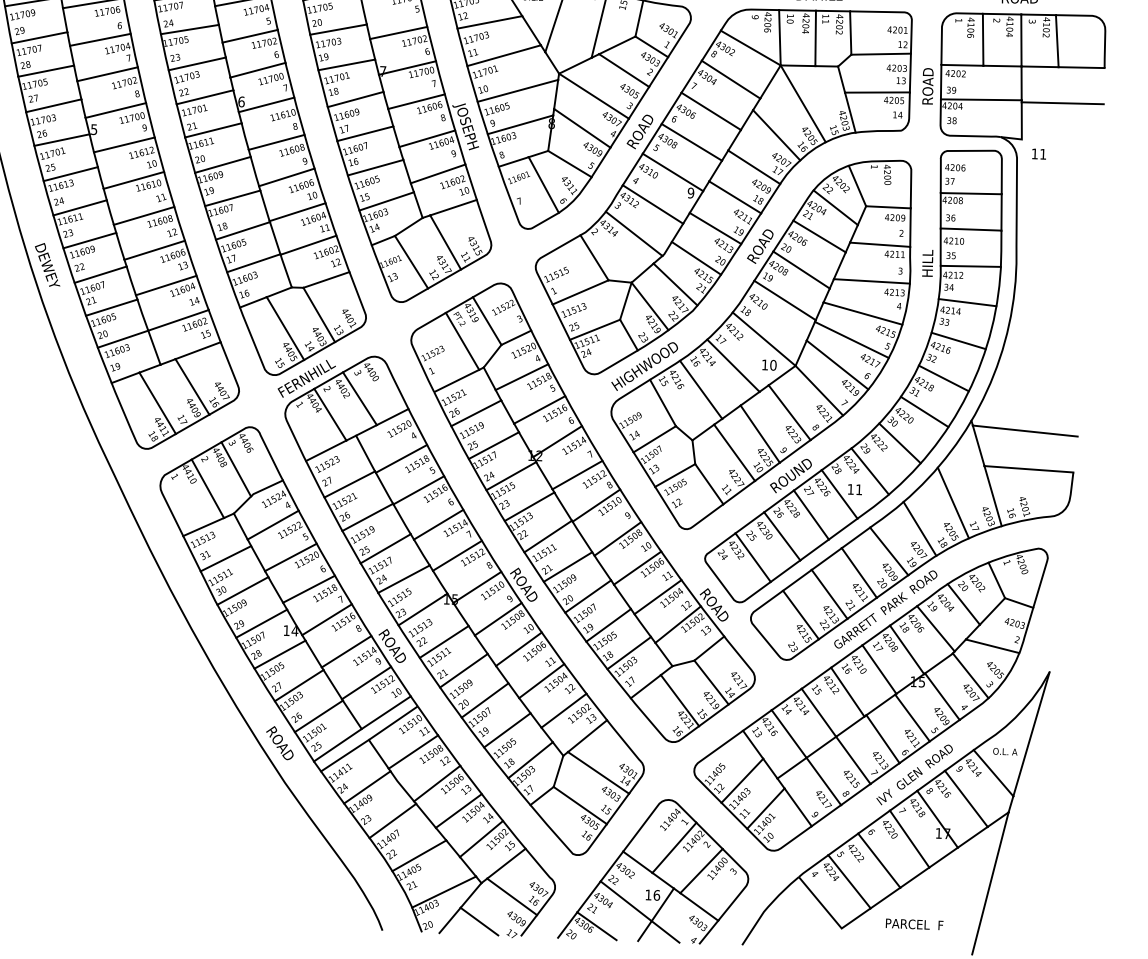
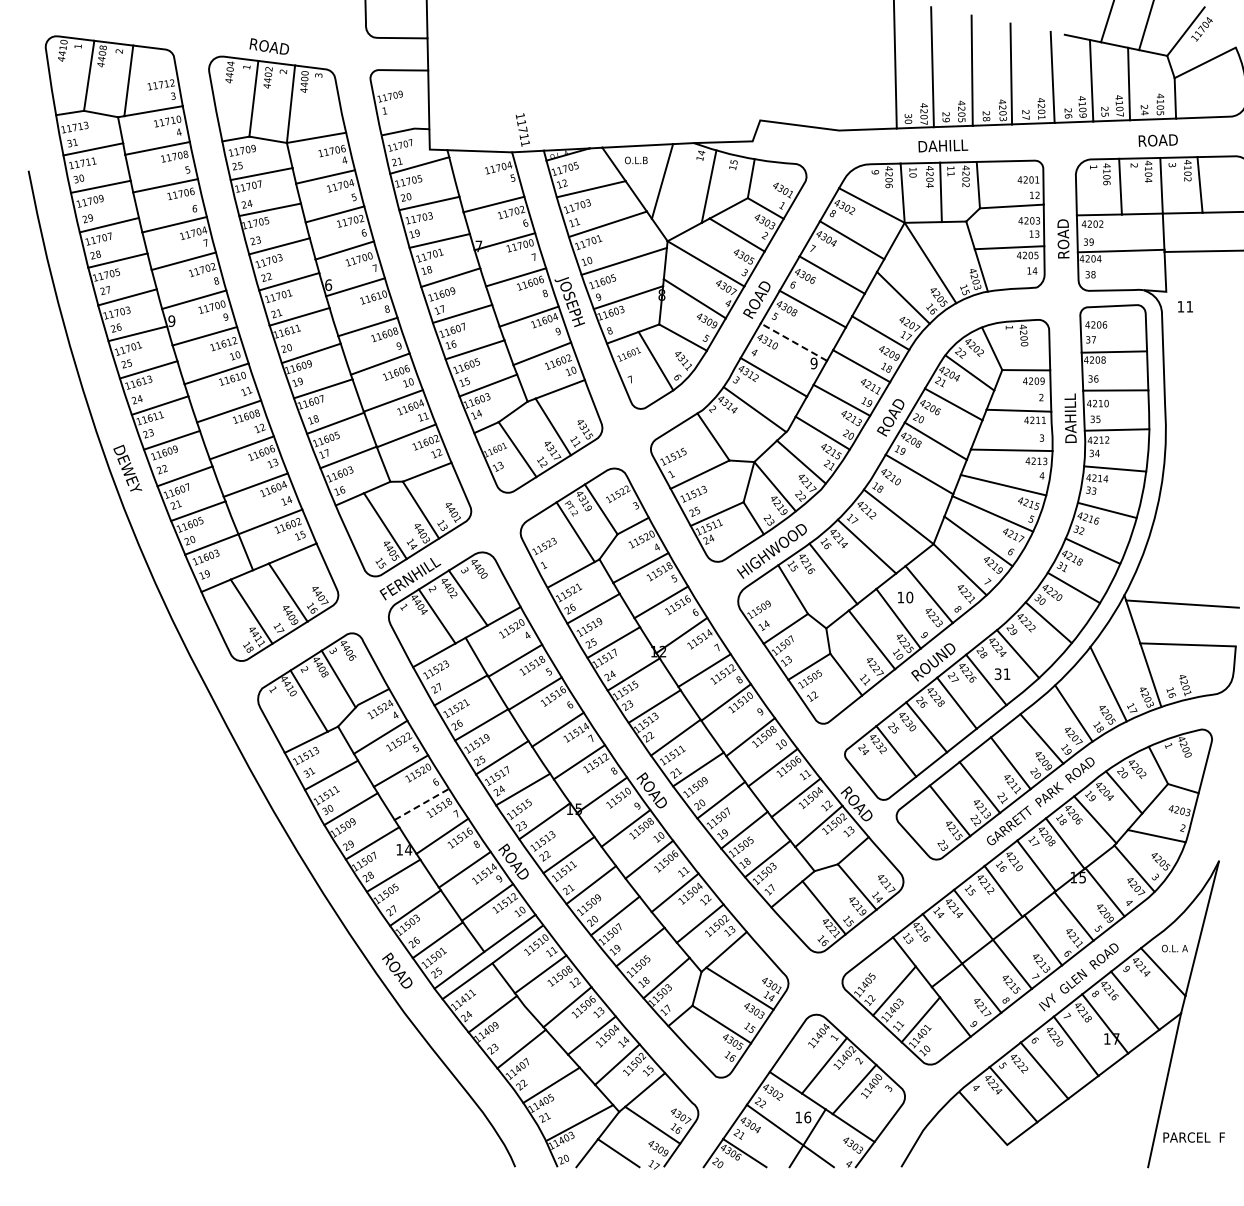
text: (93, 128) -> (171, 320), 5 -> 9
line: (672, 171) -> (793, 341), solid -> dashed
text: (927, 253) -> (1070, 417), HILL -> DAHILL
text: (769, 365) -> (905, 597), moved
text: (850, 489) -> (997, 674), 11 -> 31
line: (309, 589) -> (422, 804), solid -> dashed
text: (913, 924) -> (1193, 1137), moved

